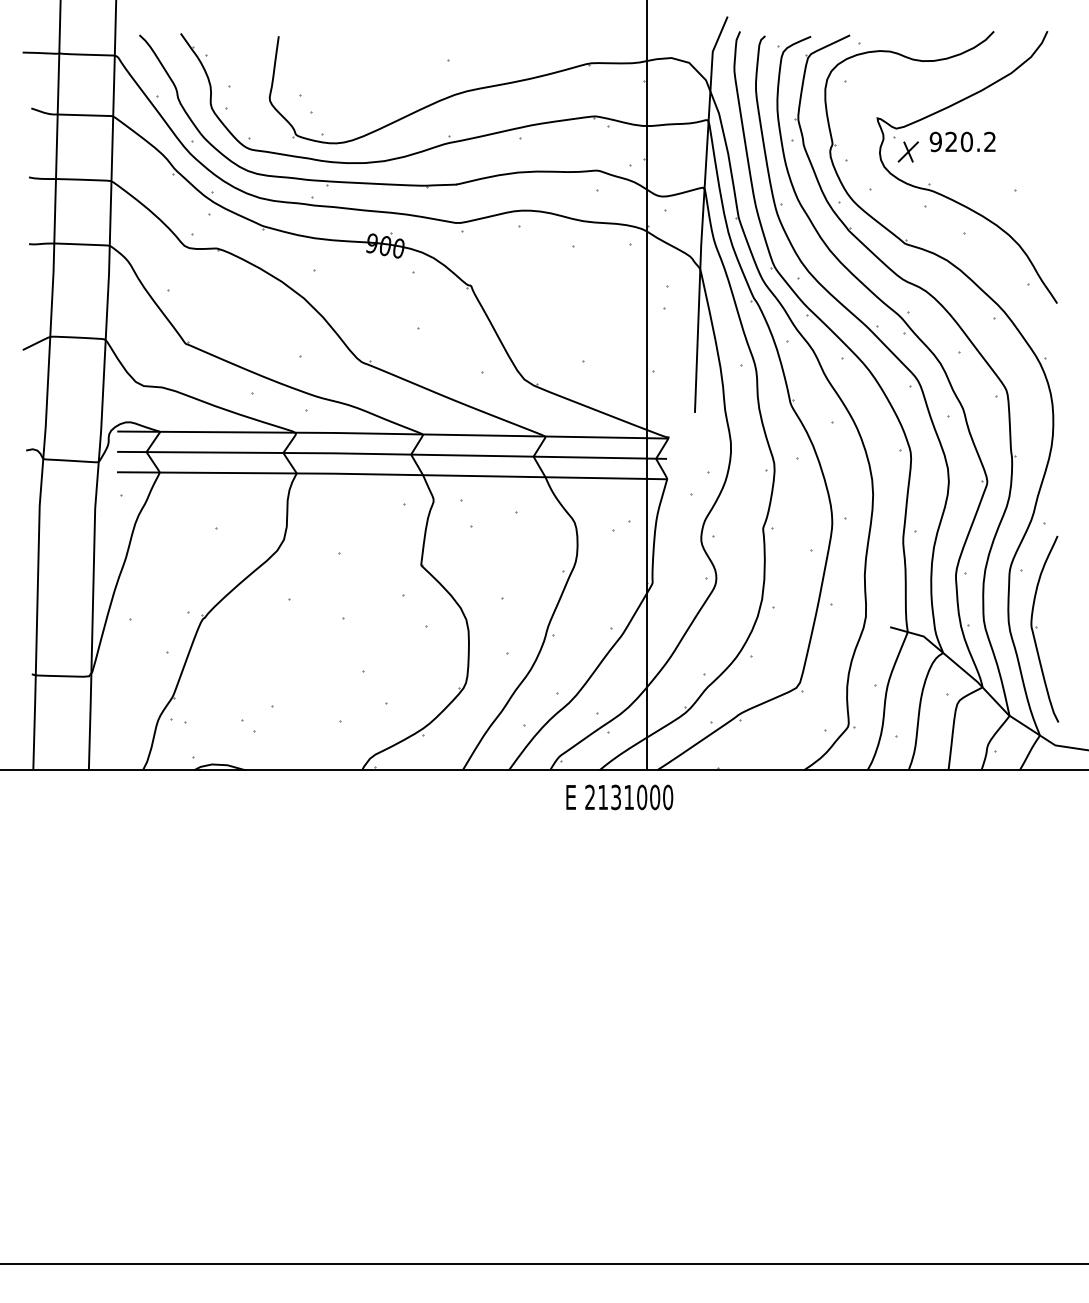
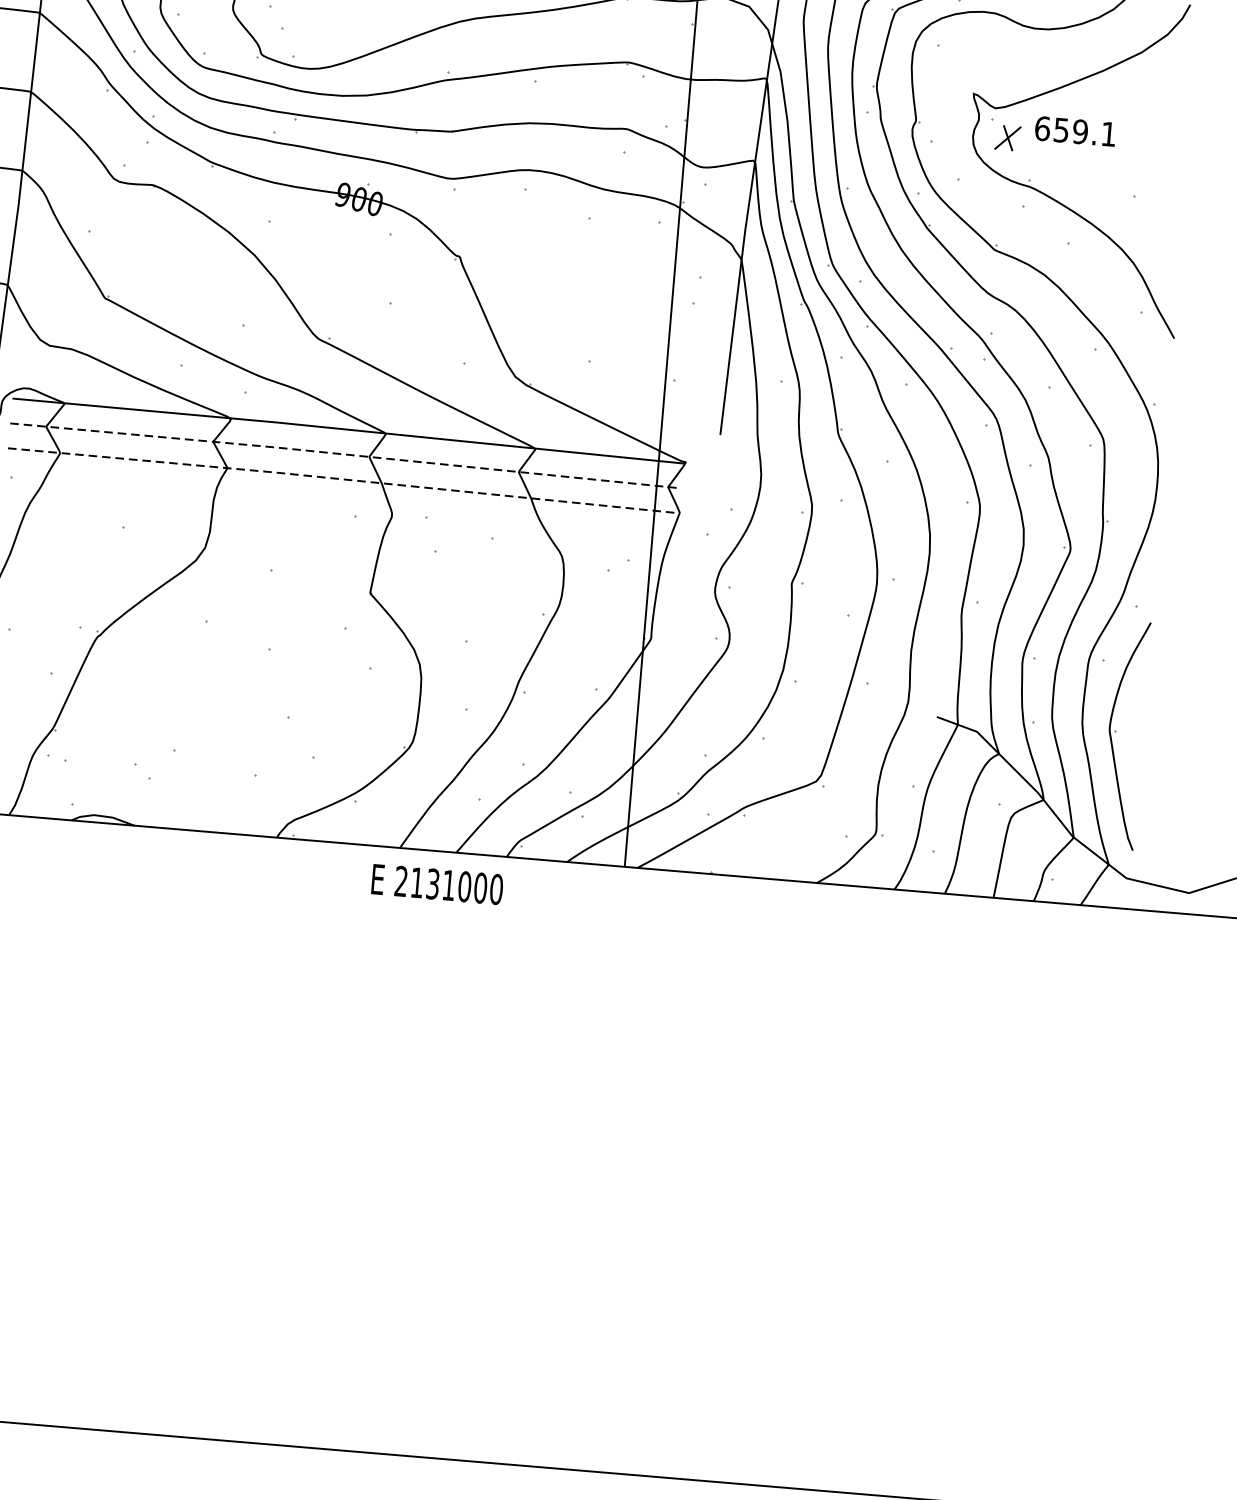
text: (962, 141) -> (1075, 130), 920.2 -> 659.1
line: (391, 454) -> (345, 454), solid -> dashed
line: (391, 474) -> (343, 479), solid -> dashed
text: (619, 797) -> (437, 884), moved

